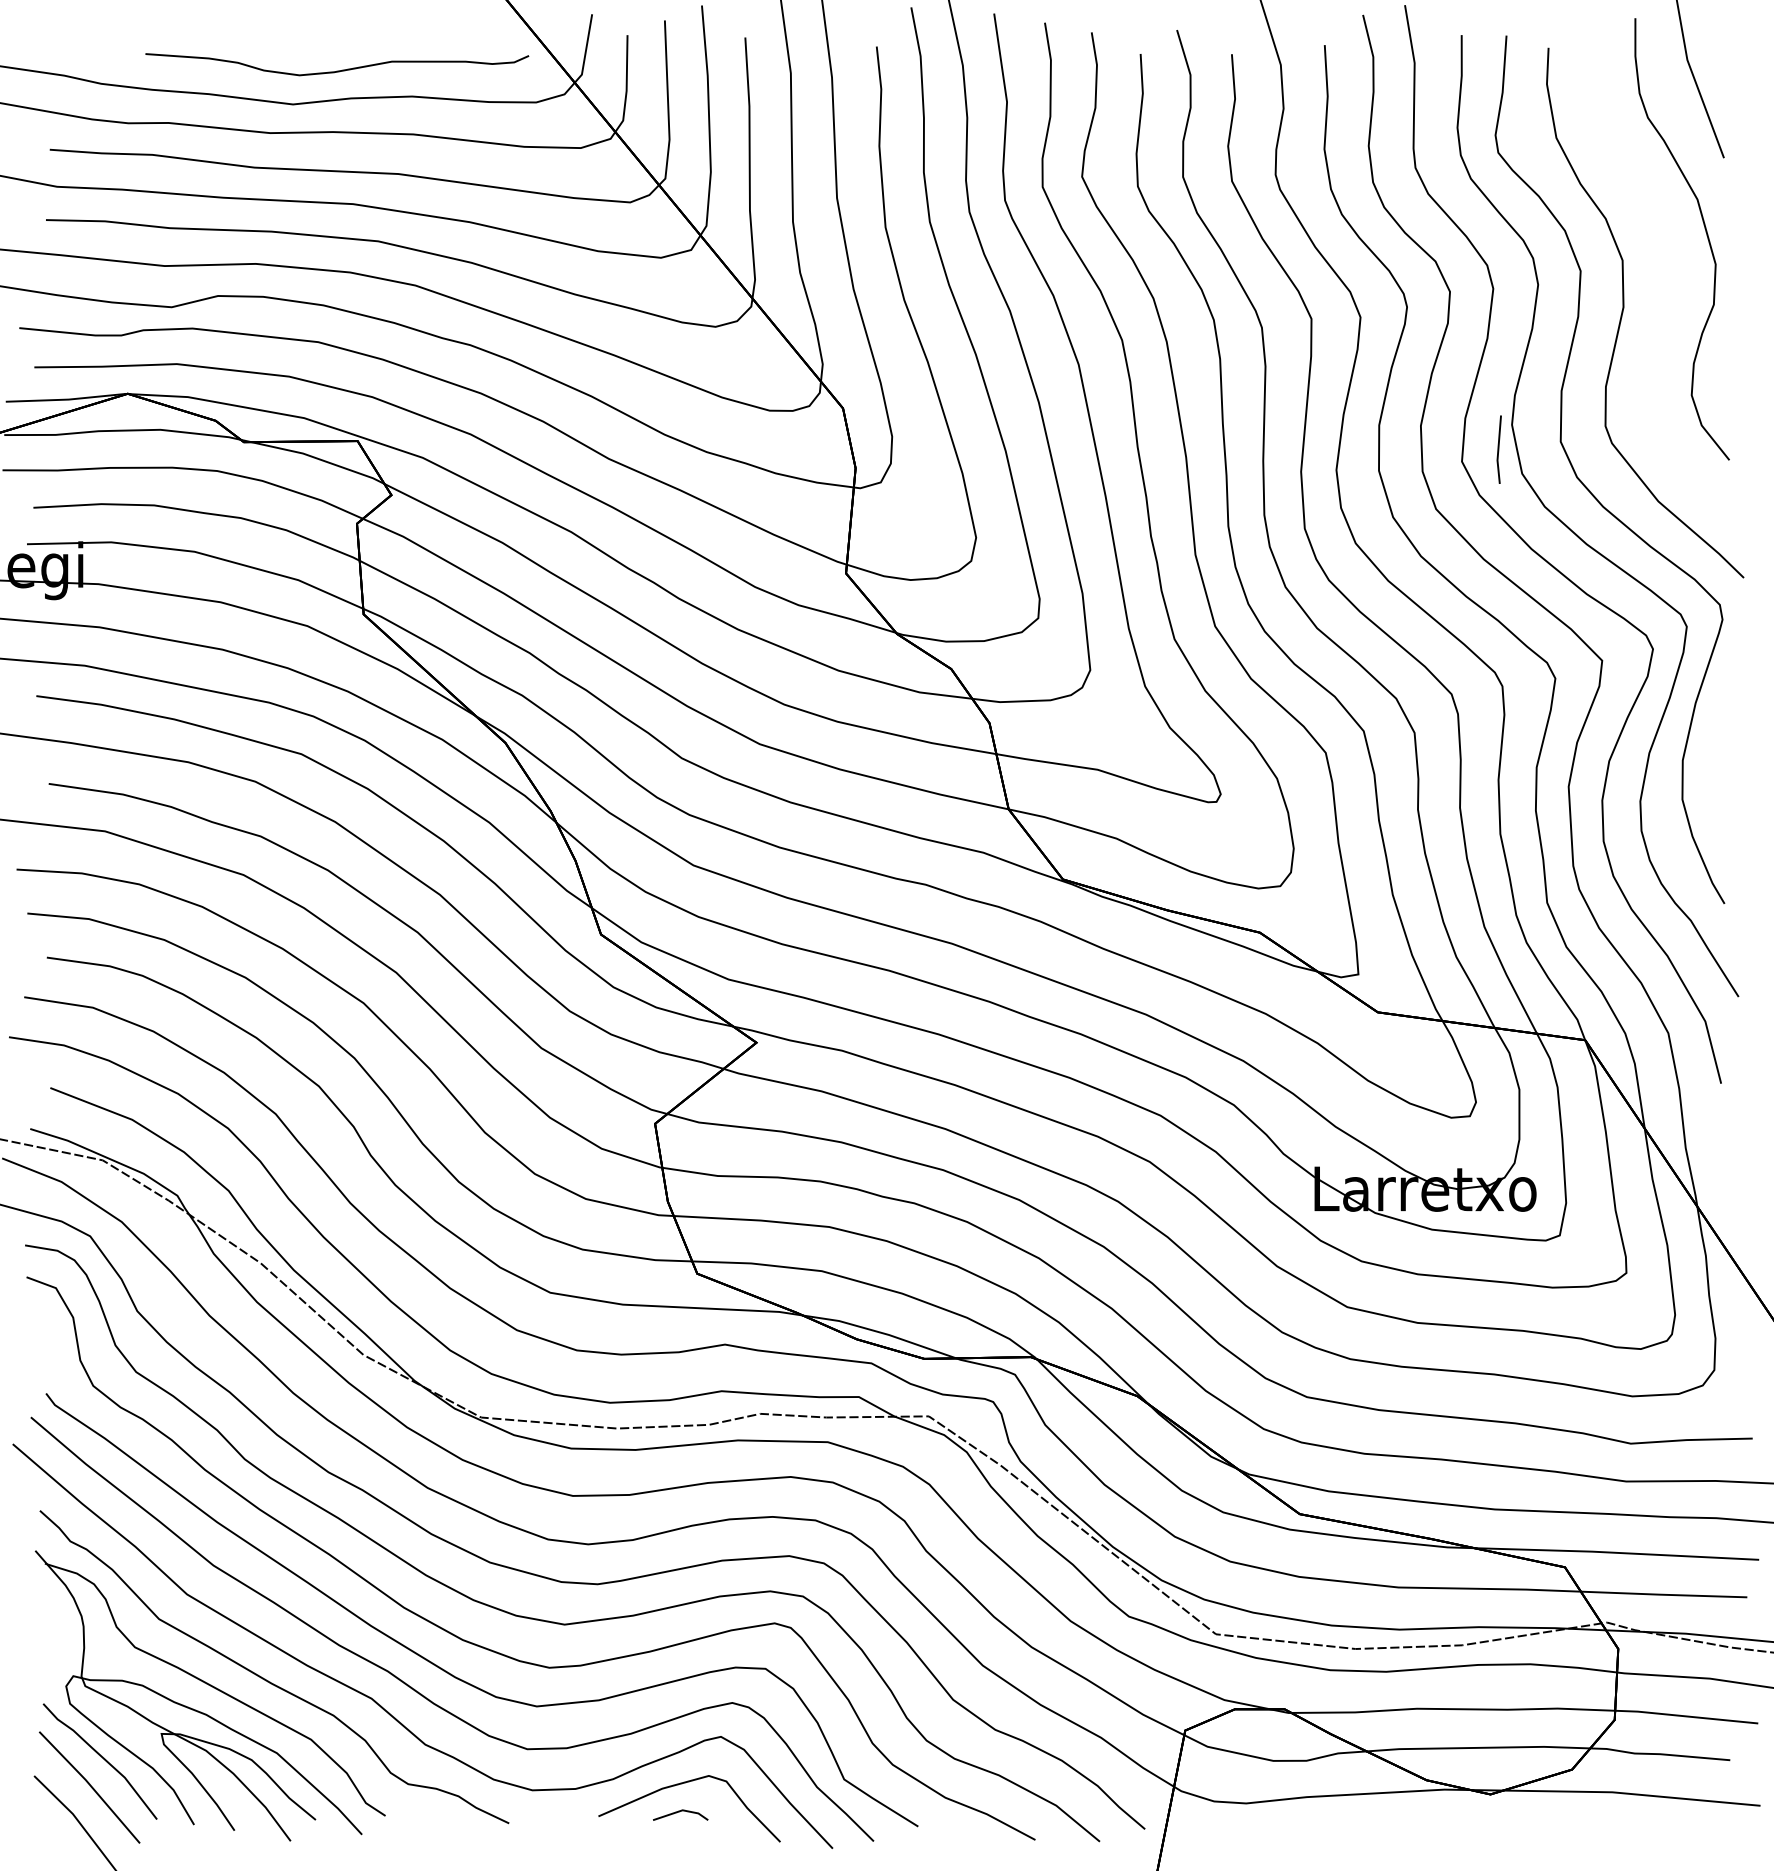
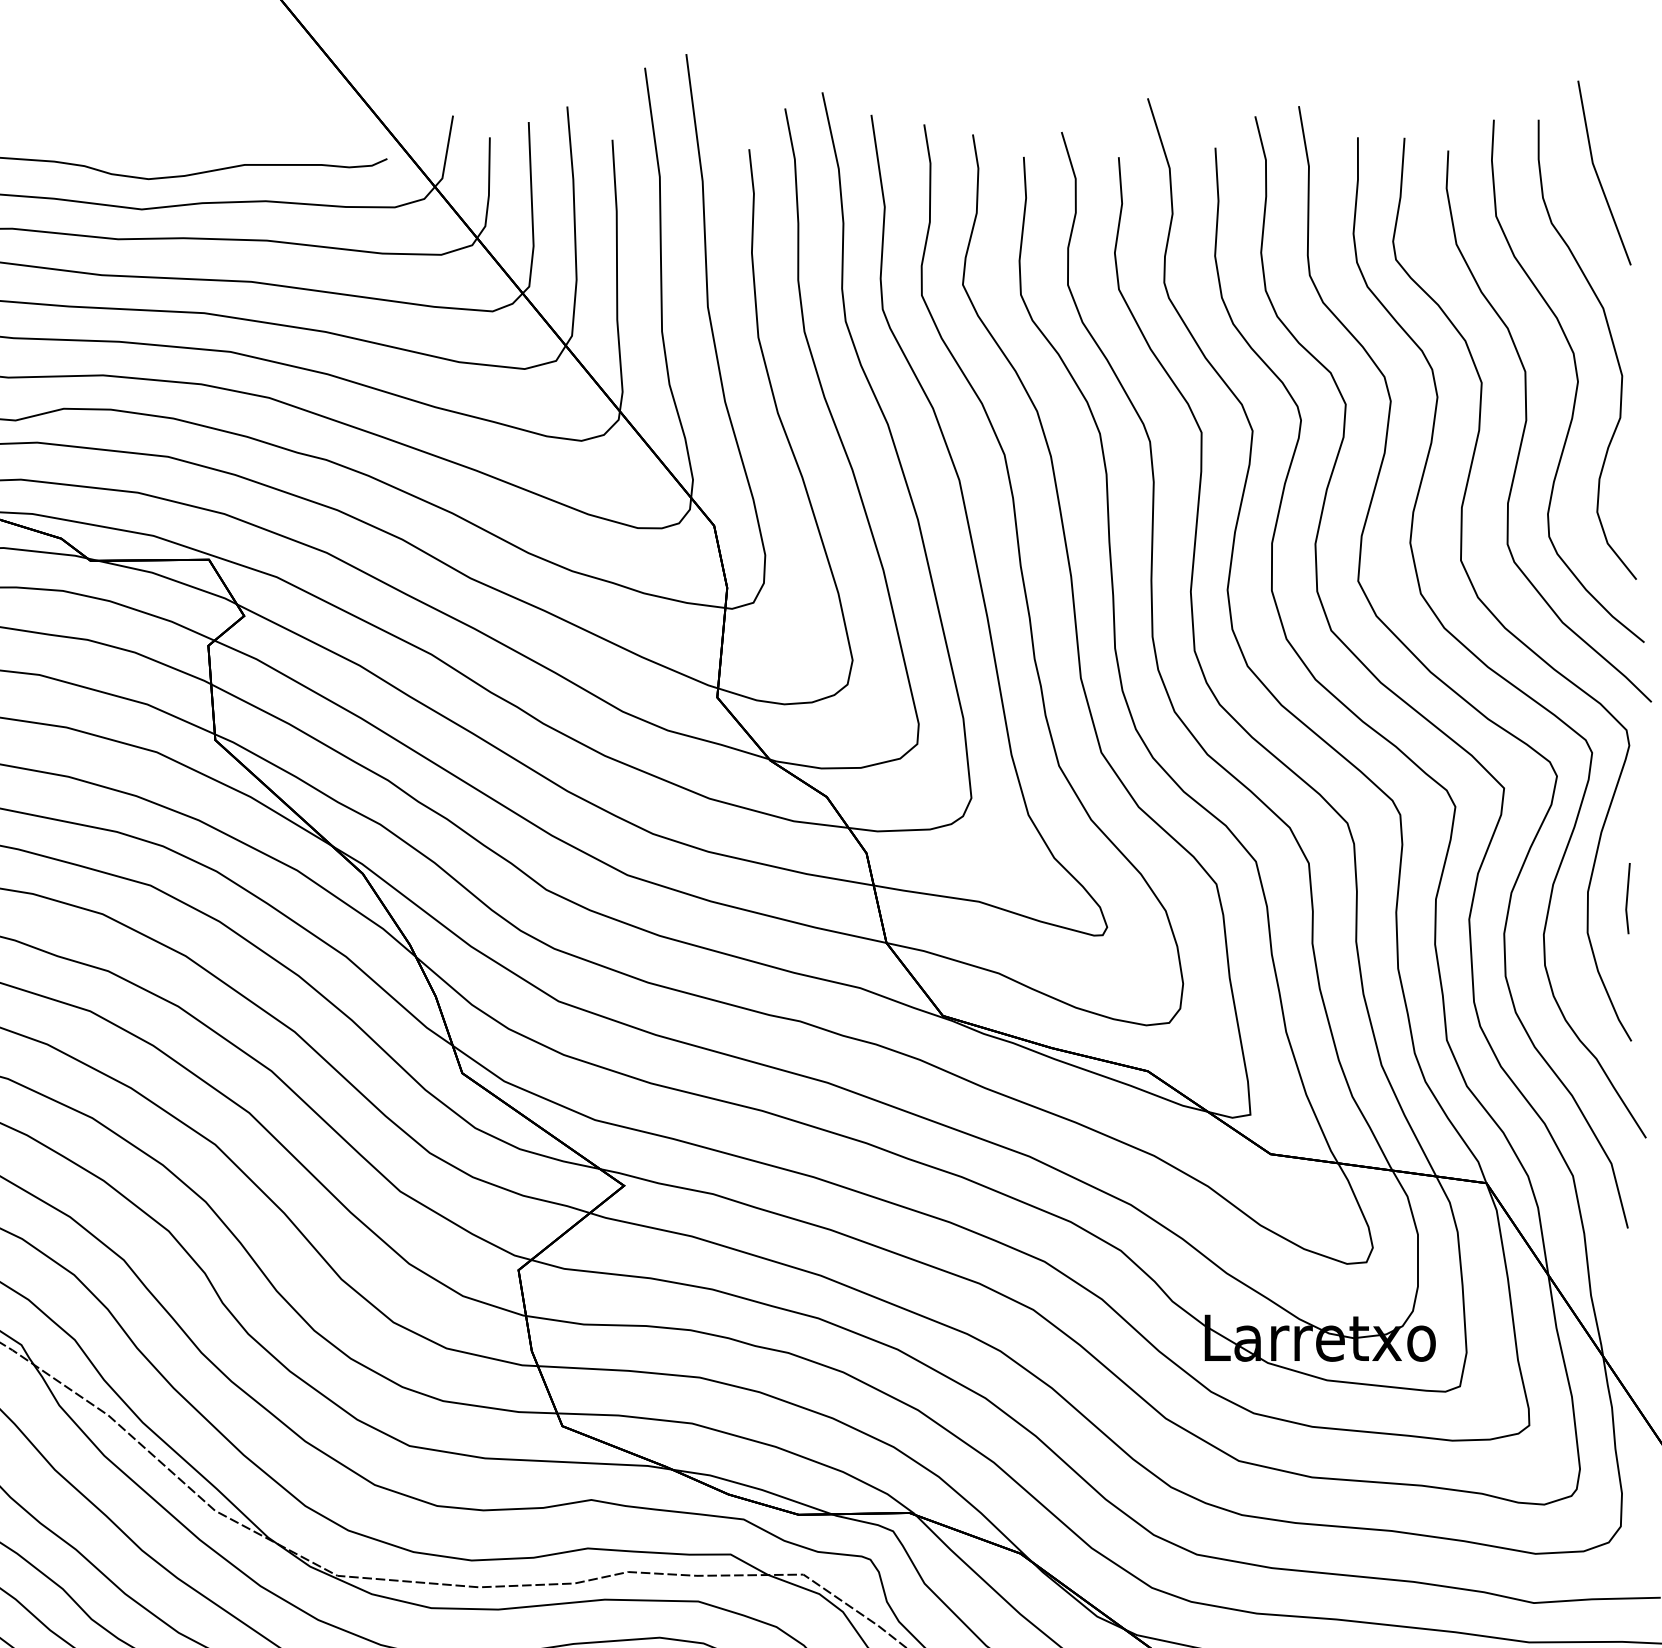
curve: (1671, 267) -> (1576, 379), added
line: (1498, 449) -> (1627, 898), moved

